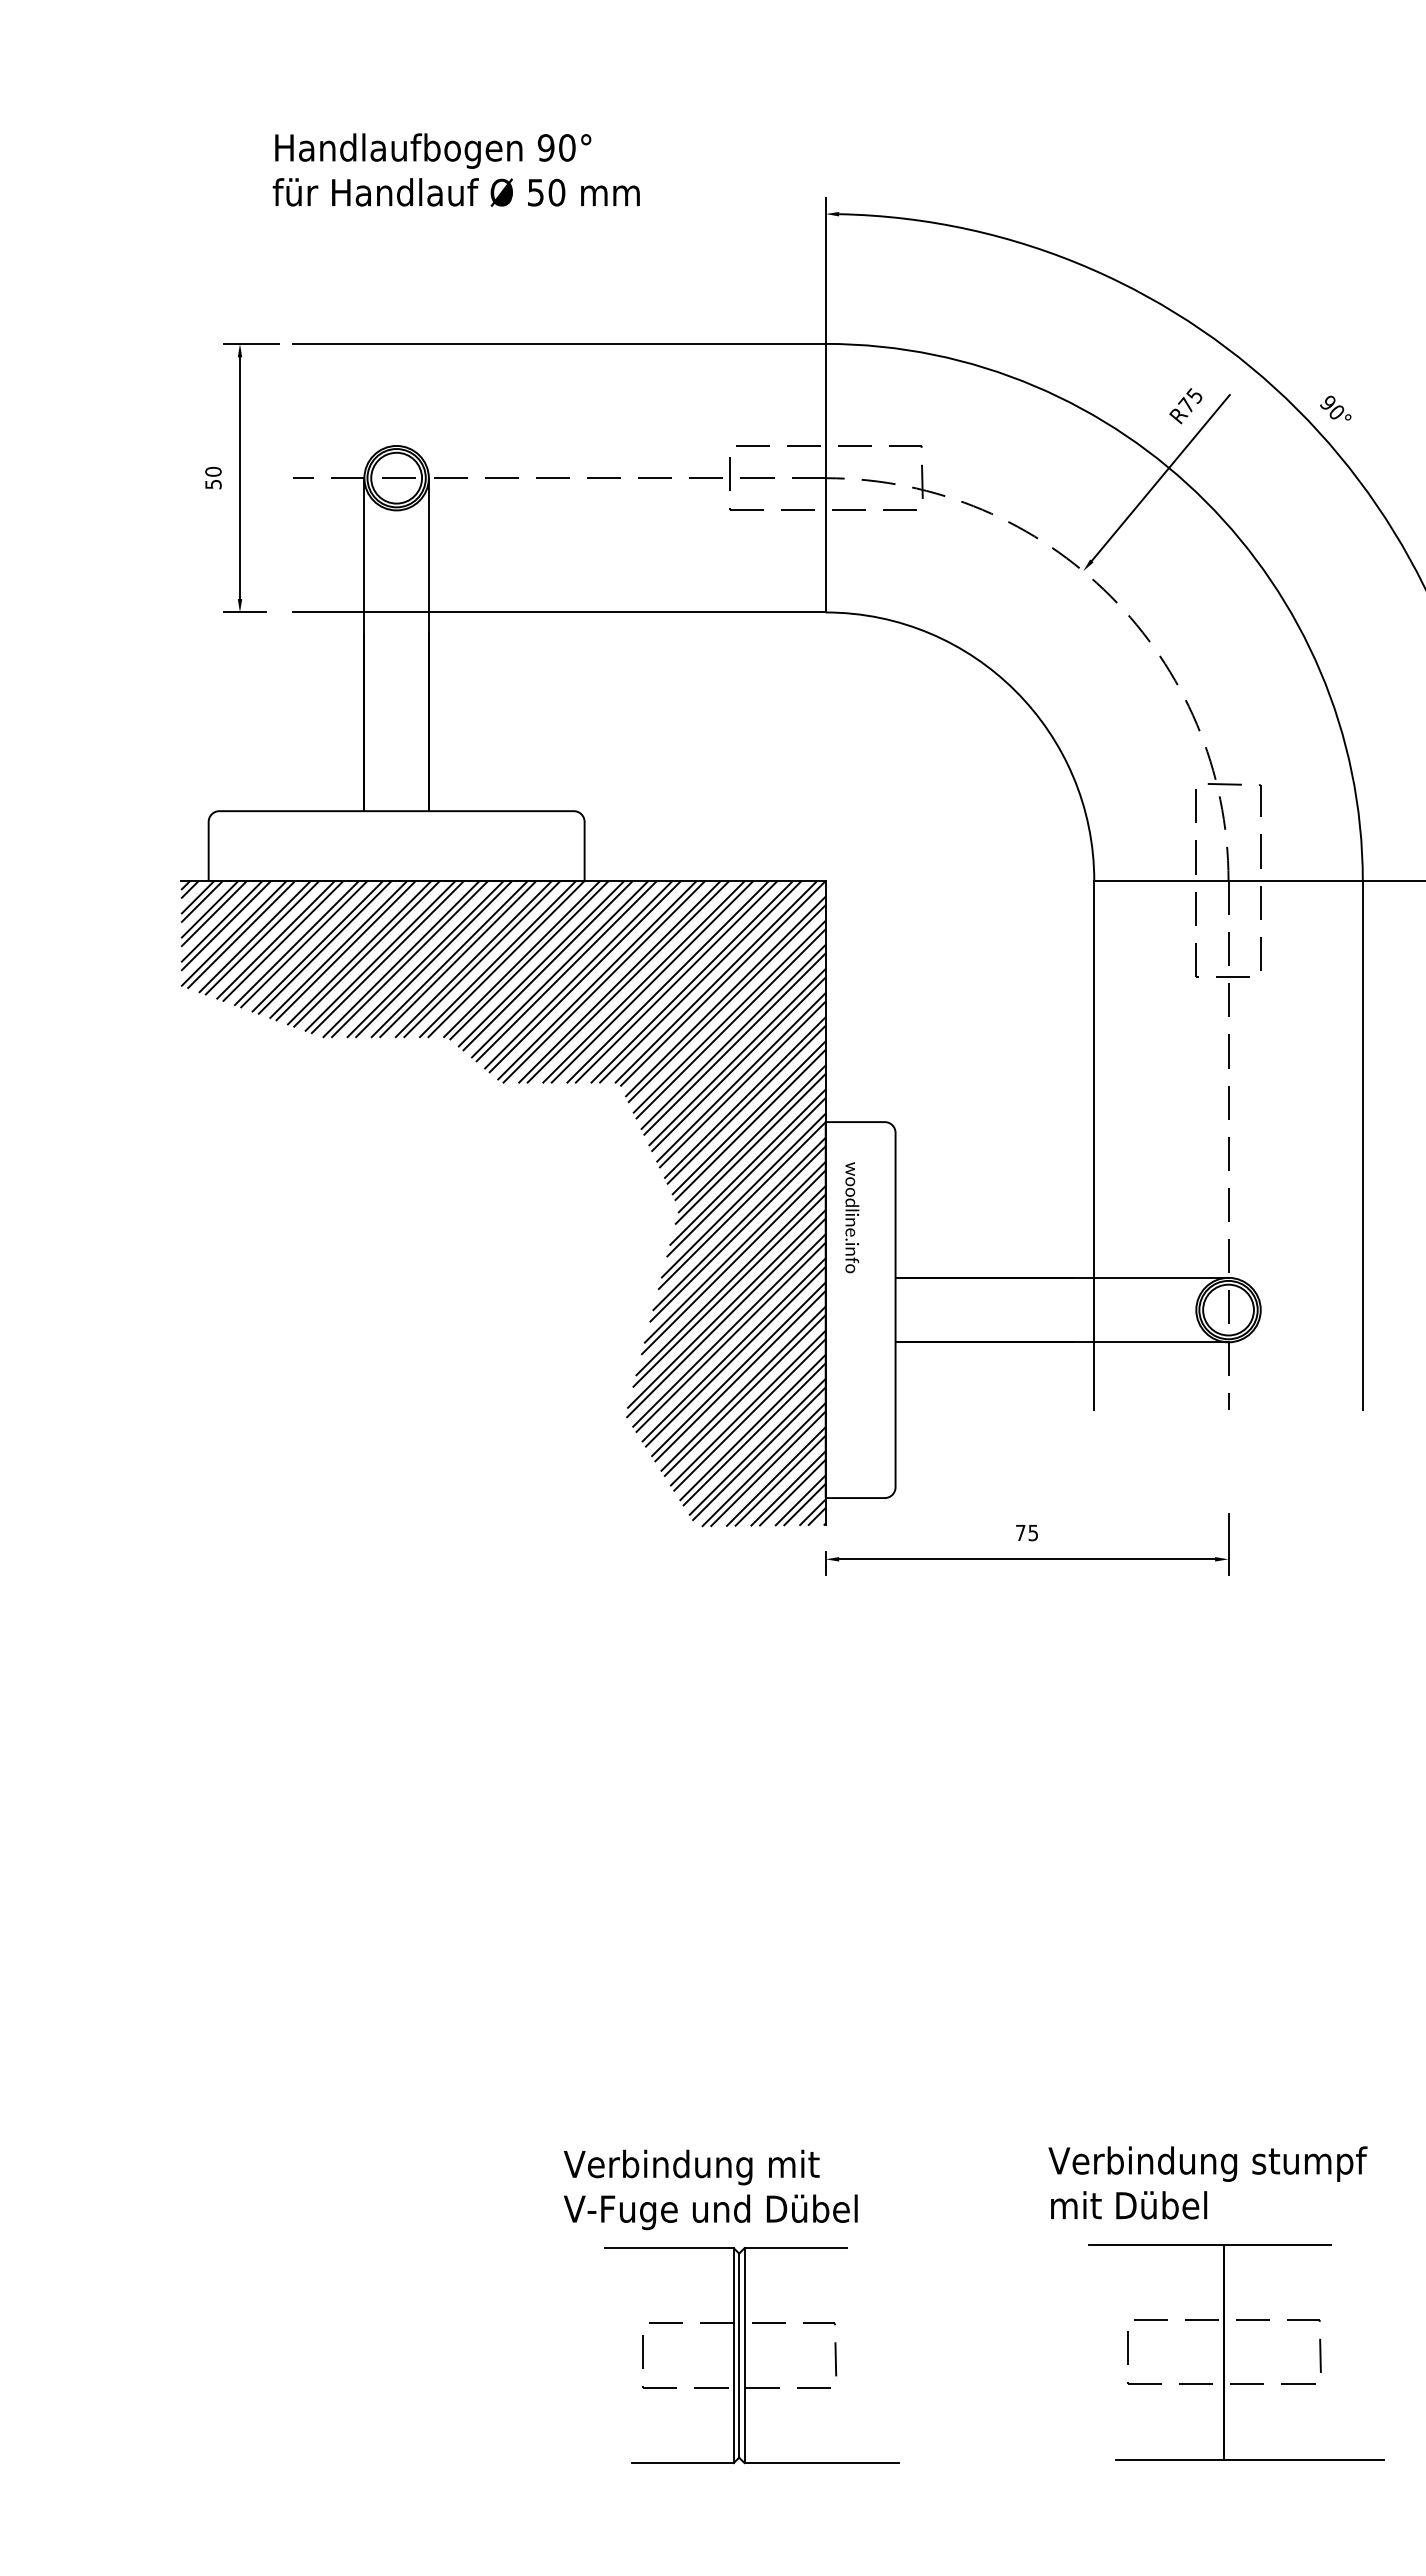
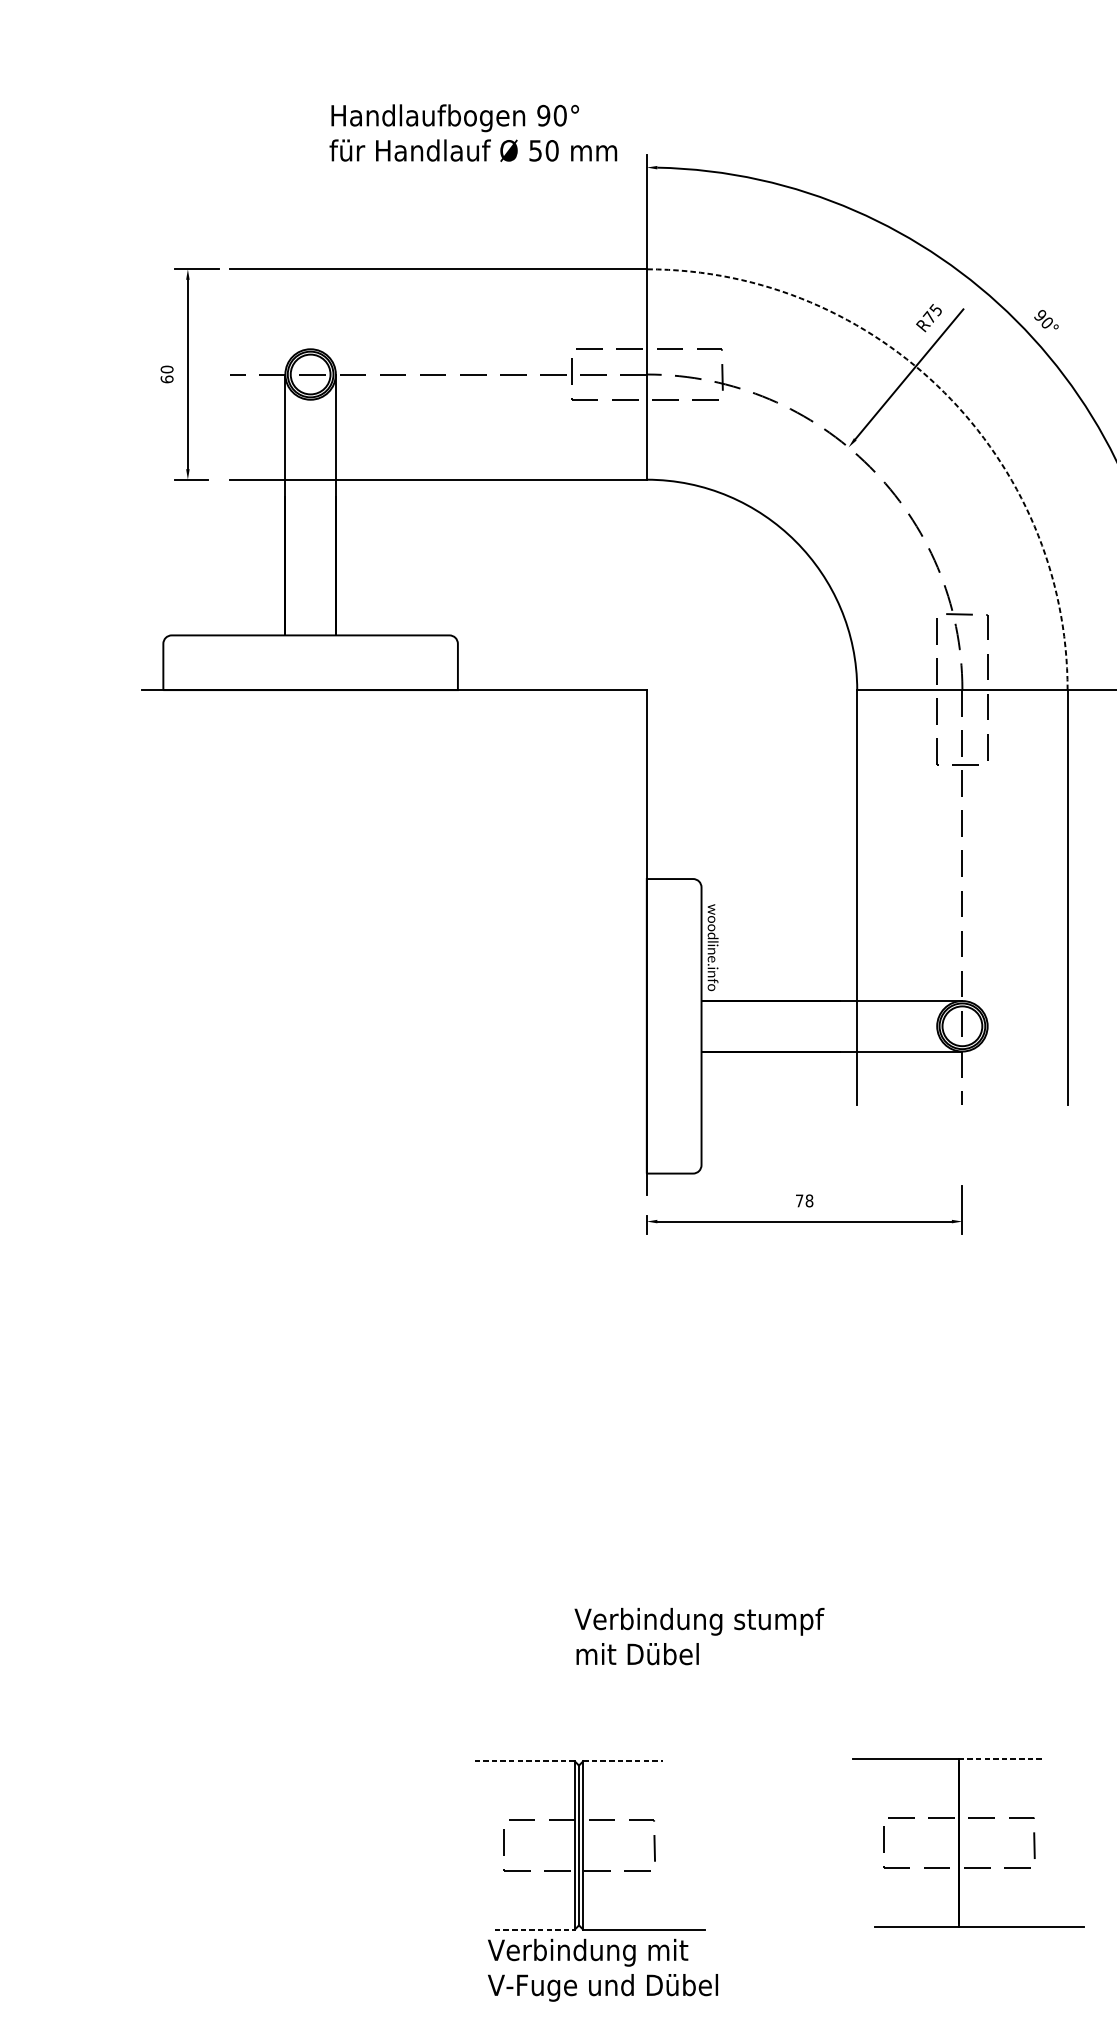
text: (455, 169) -> (472, 132), moved
text: (213, 484) -> (167, 379), 50 -> 60
arc: (1205, 501) -> (944, 392), solid -> dashed
hatch: (503, 1203) -> (394, 942), removed
text: (852, 1217) -> (713, 947), moved
text: (1033, 1532) -> (809, 1200), 75 -> 78
text: (1207, 2182) -> (699, 1636), moved
text: (710, 2189) -> (602, 1969), moved
line: (1277, 2244) -> (1000, 1758), solid -> dashed
line: (669, 2248) -> (524, 1761), solid -> dashed
line: (796, 2248) -> (623, 1761), solid -> dashed
line: (683, 2463) -> (535, 1930), solid -> dashed

